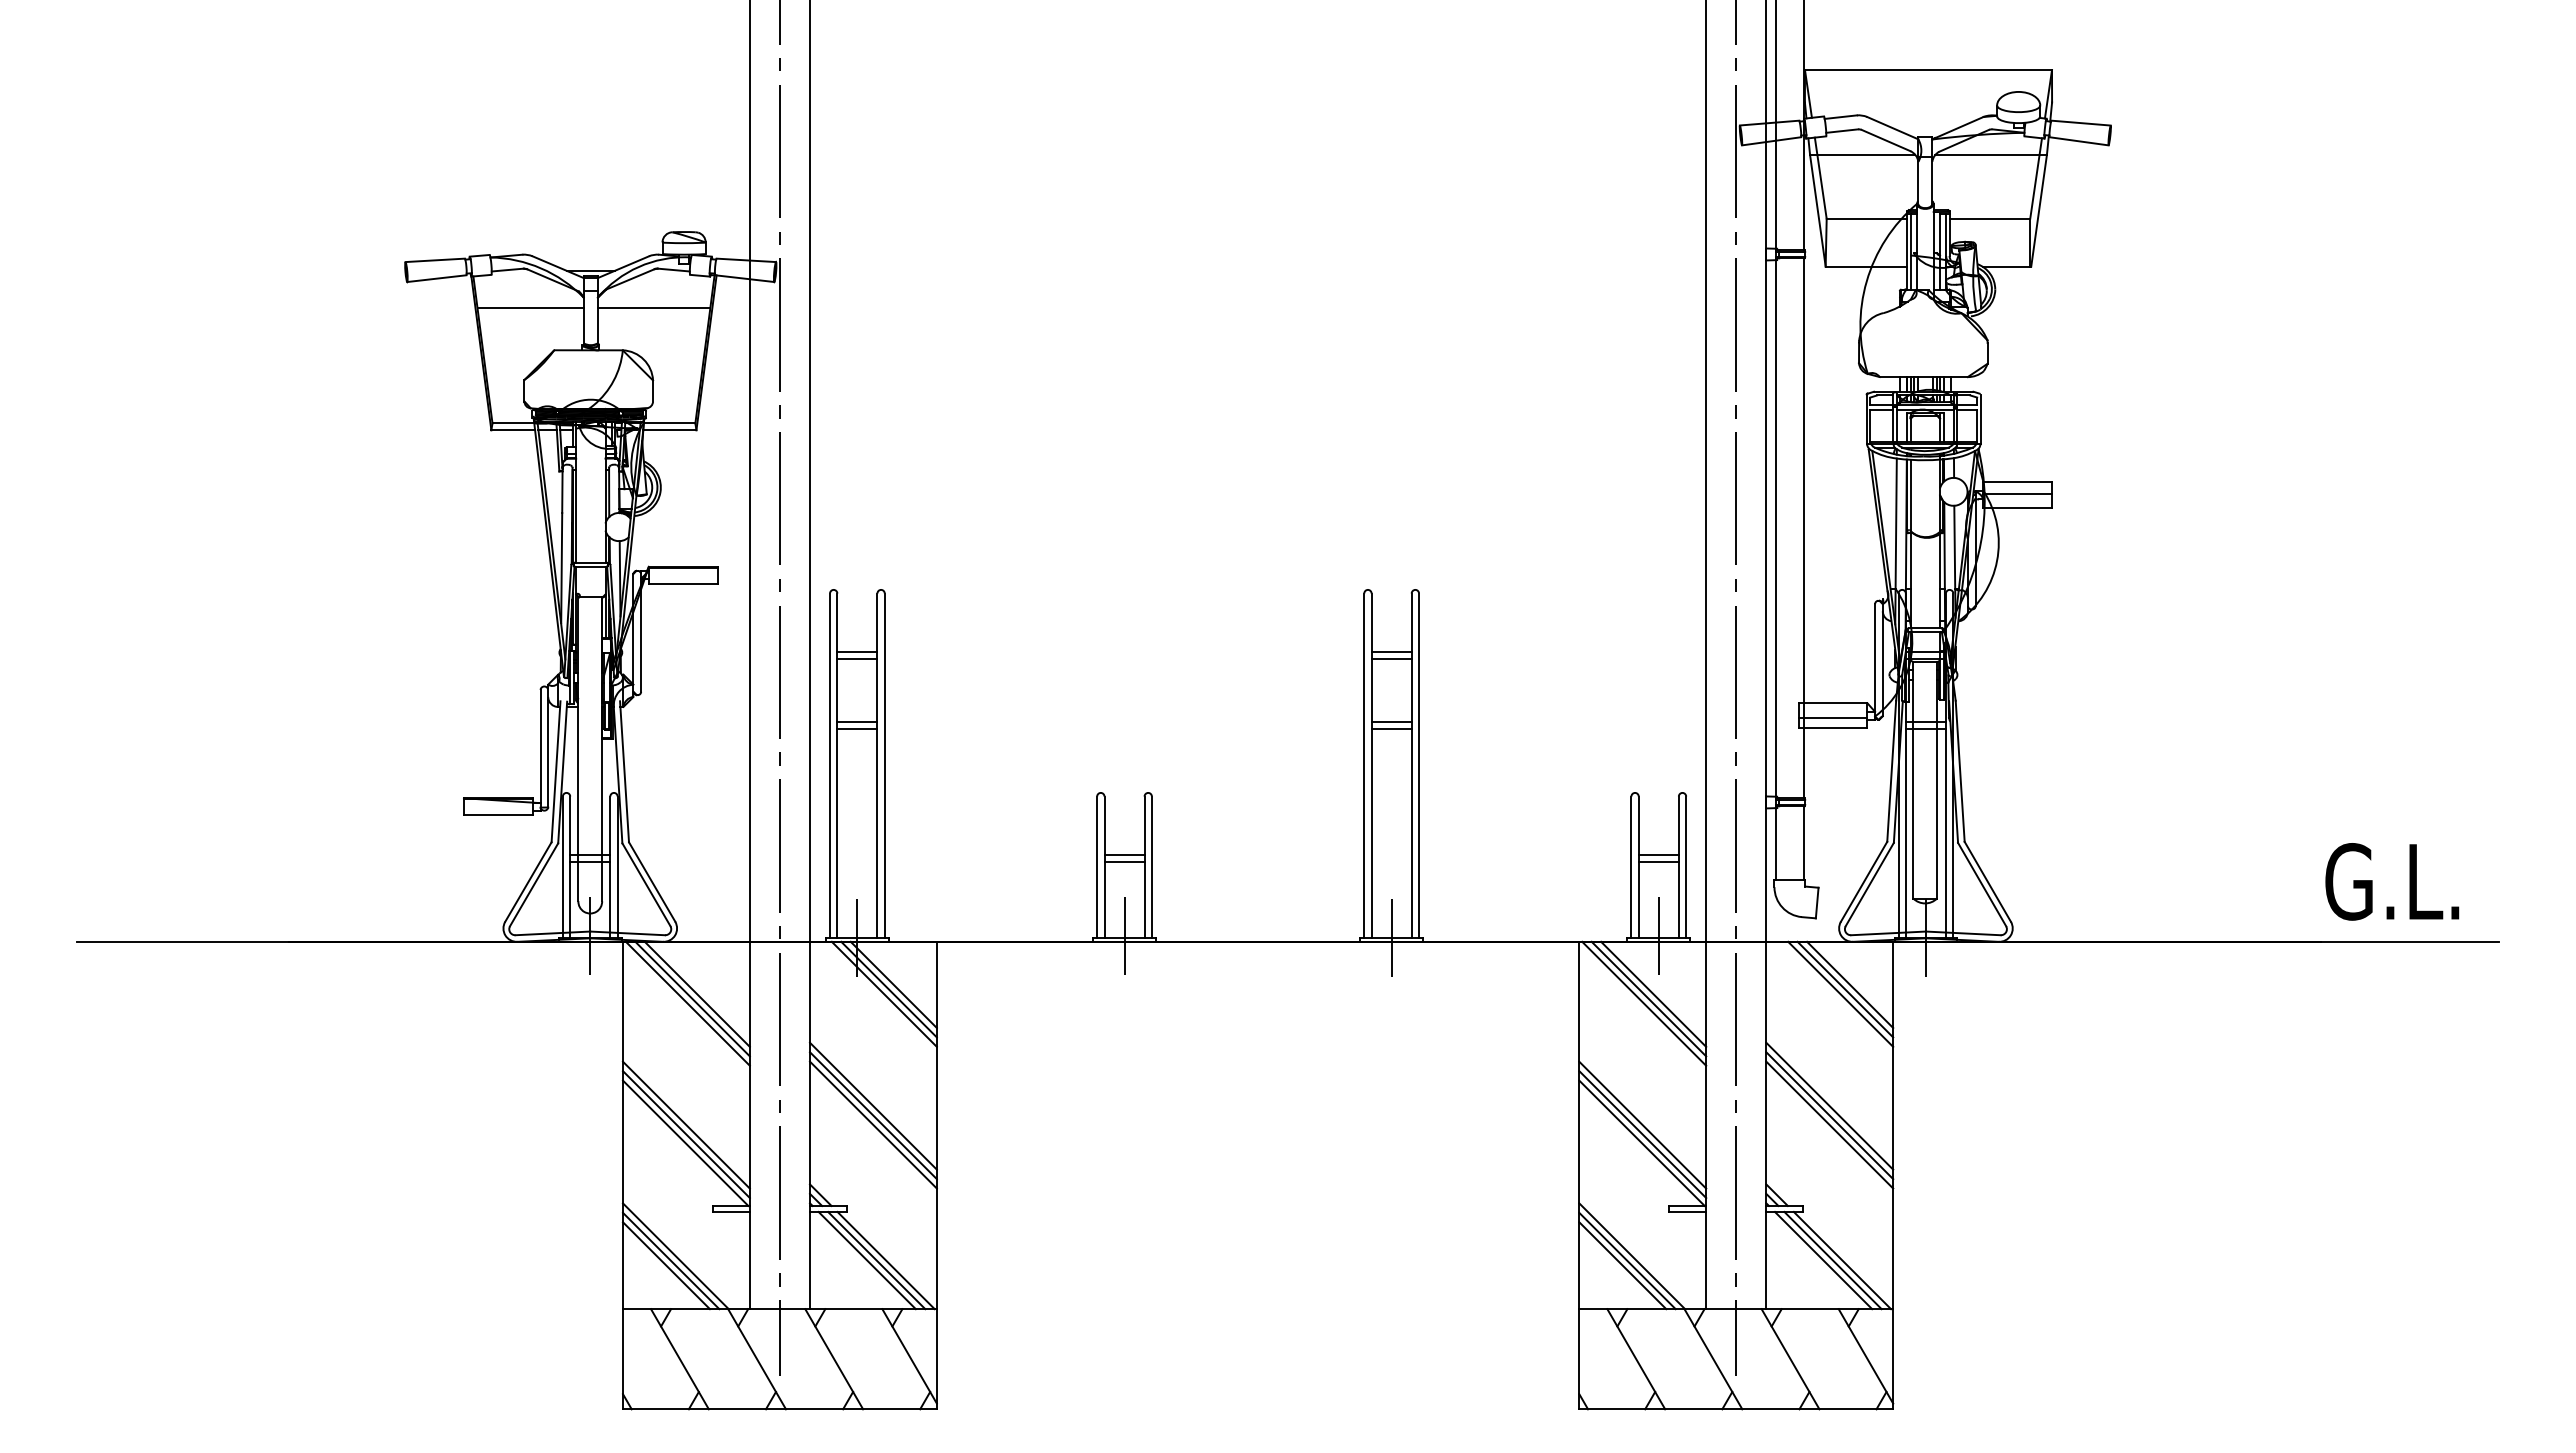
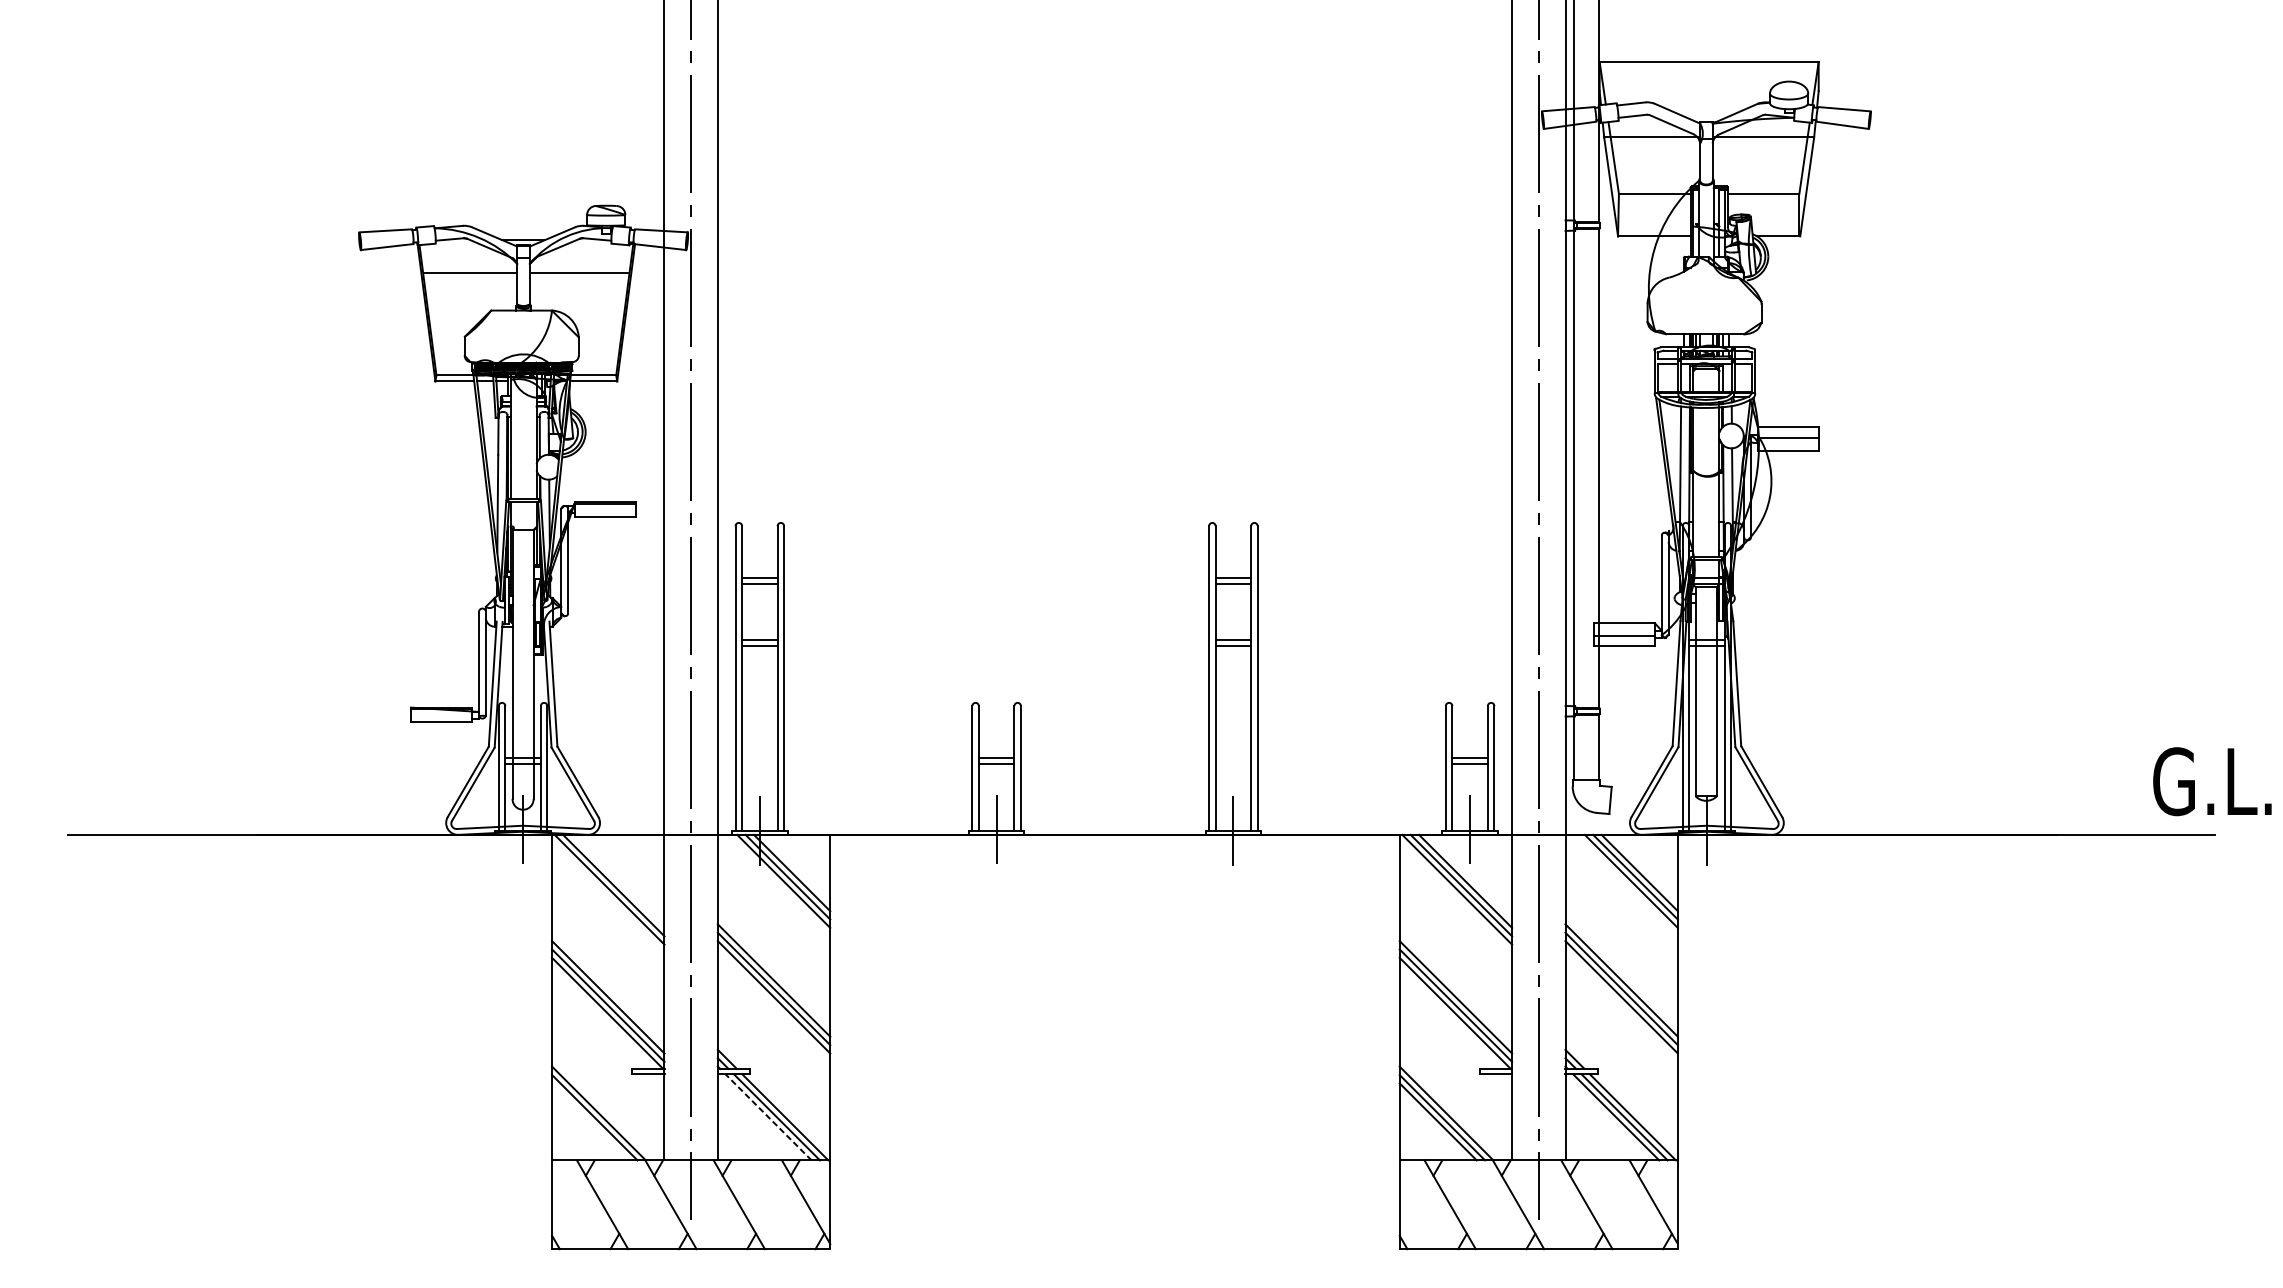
text: (2392, 881) -> (2212, 781), moved
line: (696, 993) -> (617, 880), removed
line: (867, 1260) -> (768, 1117), solid -> dashed
line: (665, 1265) -> (589, 1121), removed

